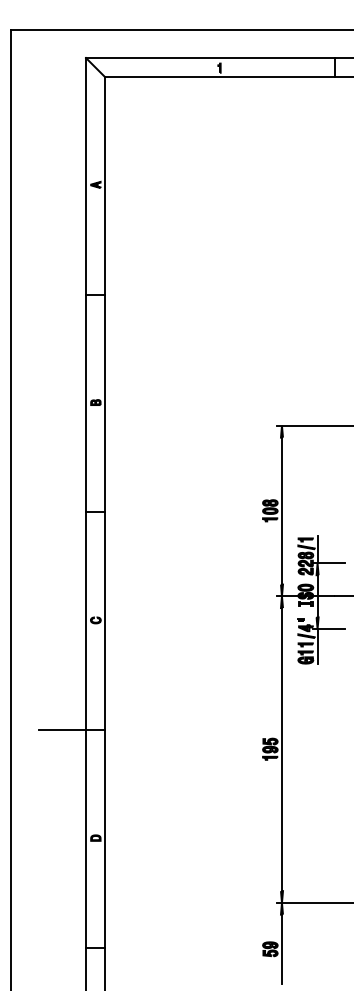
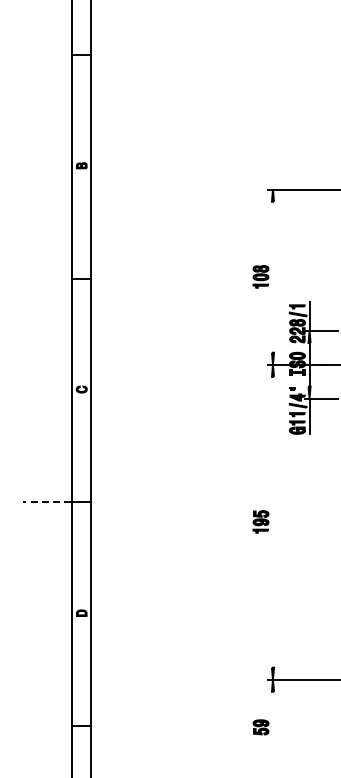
line: (281, 510) -> (272, 276), removed
line: (62, 730) -> (47, 502), solid -> dashed
line: (281, 749) -> (272, 522), removed
line: (281, 948) -> (272, 726), removed

